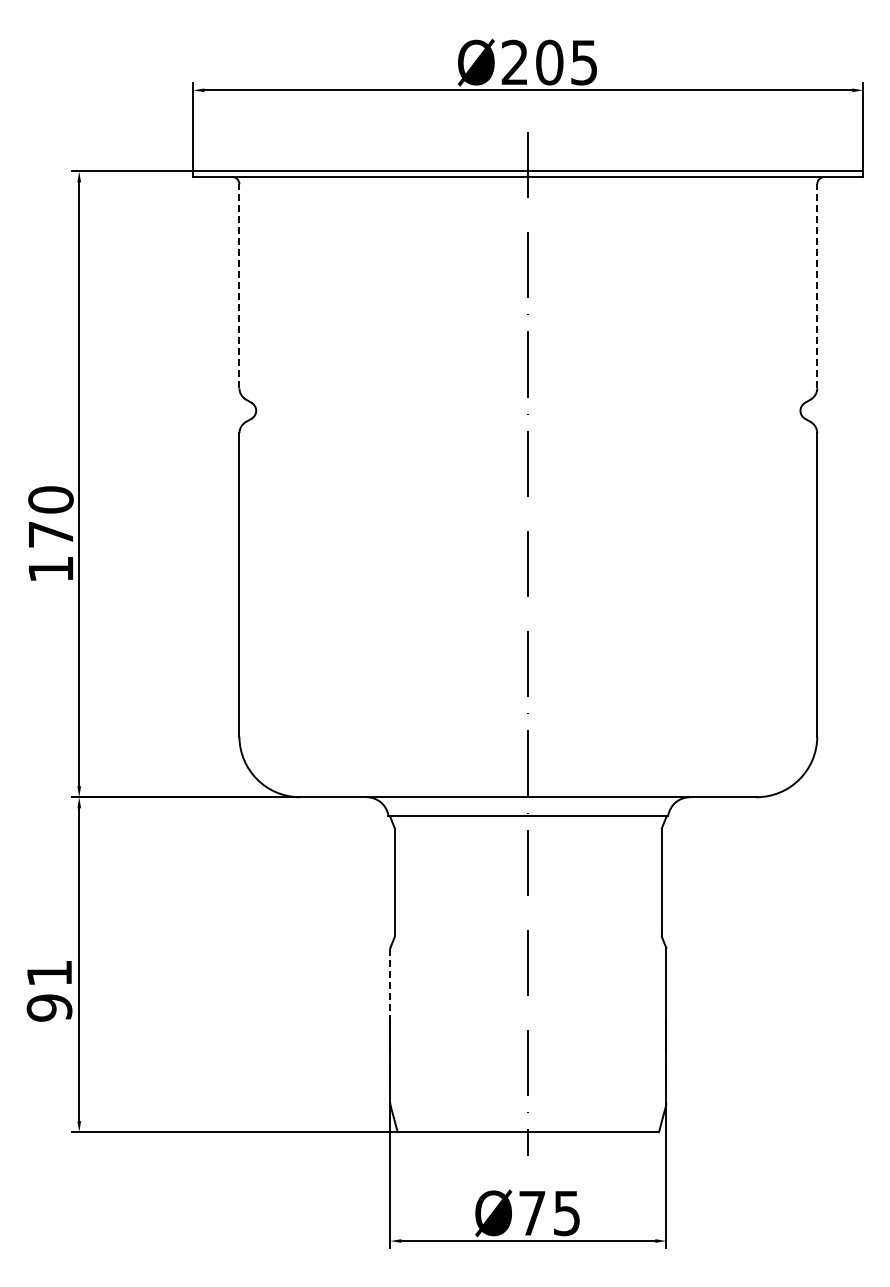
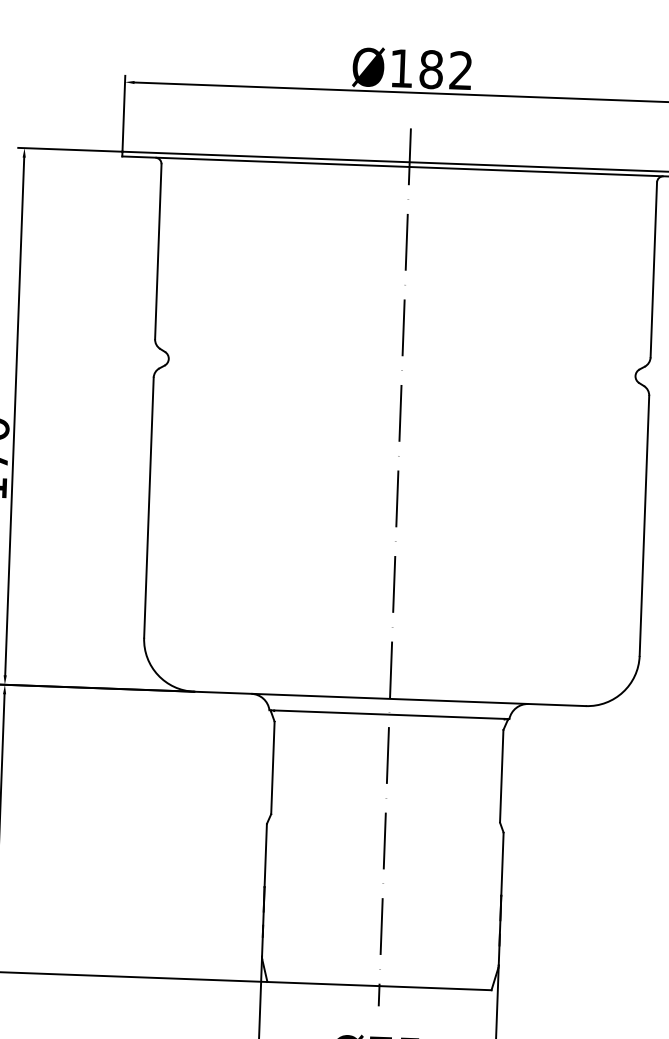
text: (548, 62) -> (430, 69), Ø205 -> Ø182
line: (239, 285) -> (158, 251), dashed -> solid
line: (817, 285) -> (654, 269), dashed -> solid
line: (390, 984) -> (265, 855), dashed -> solid

